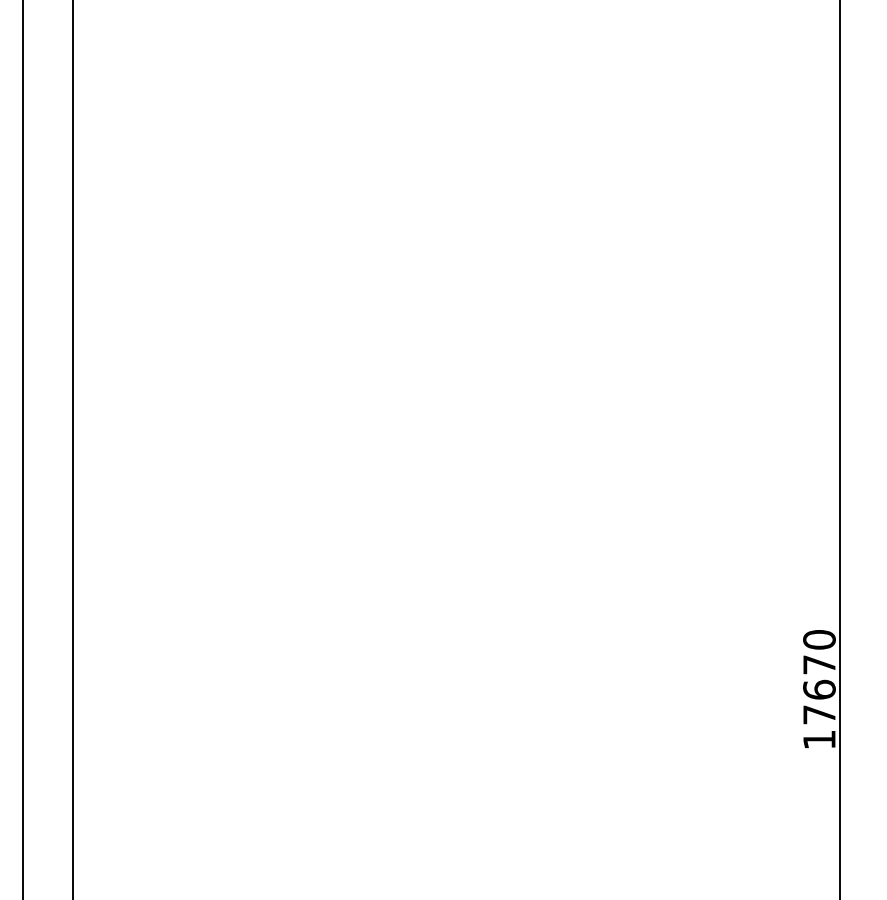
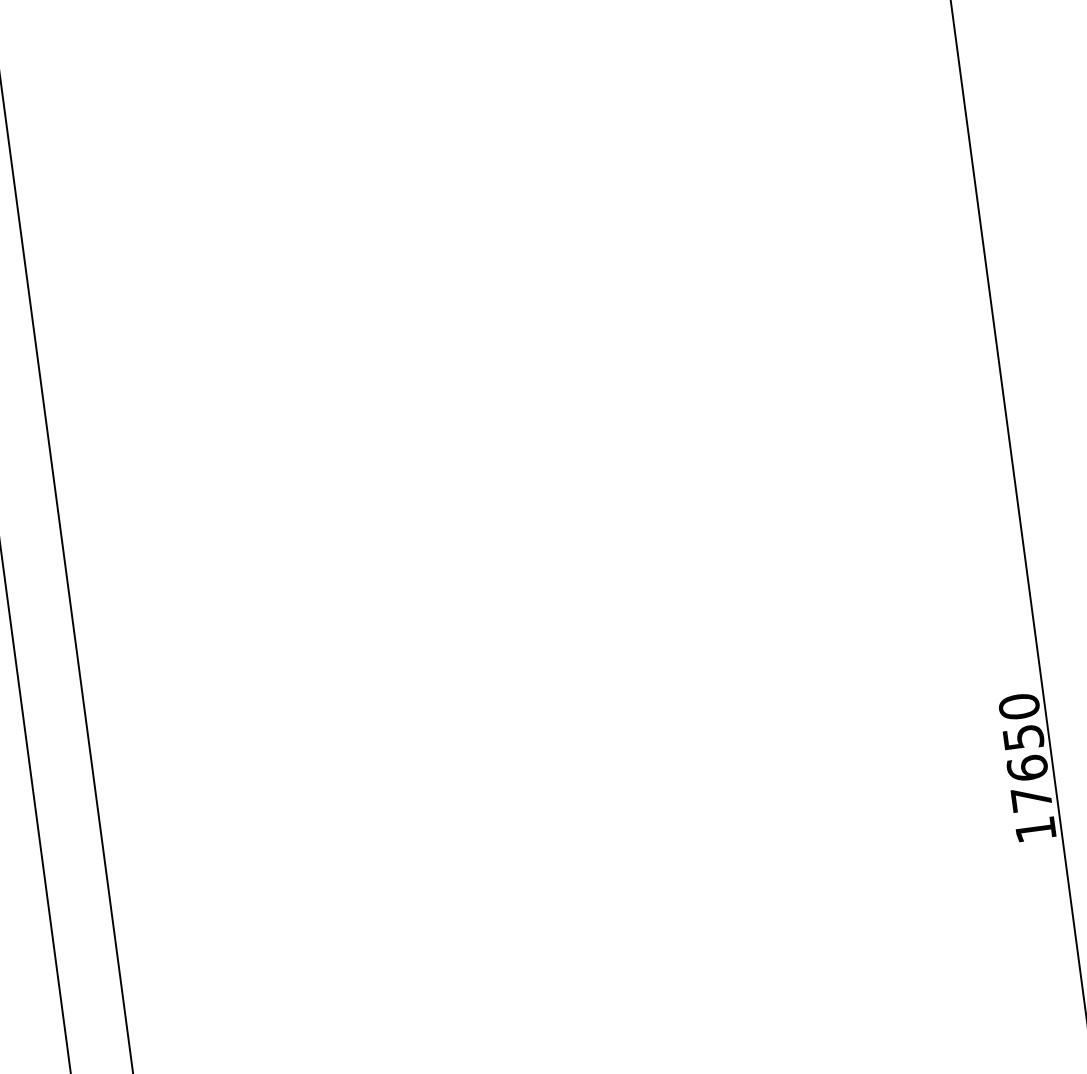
text: (819, 664) -> (1023, 737), 17670 -> 17650

